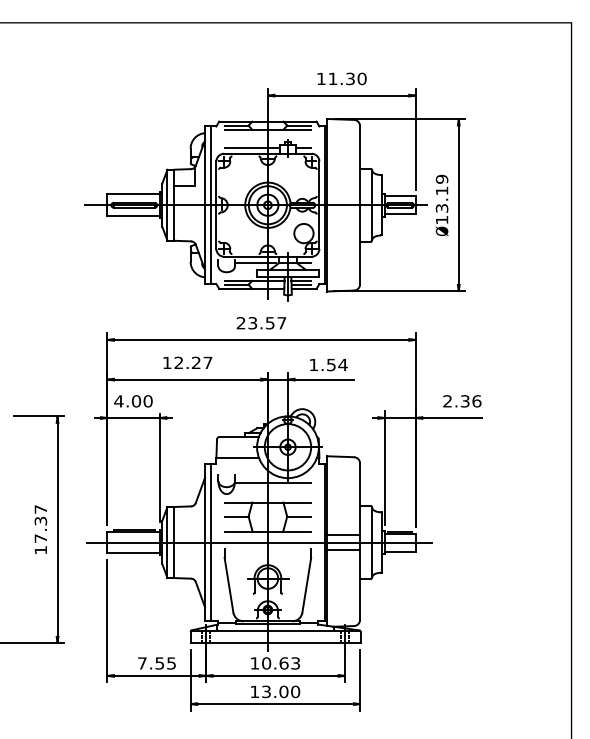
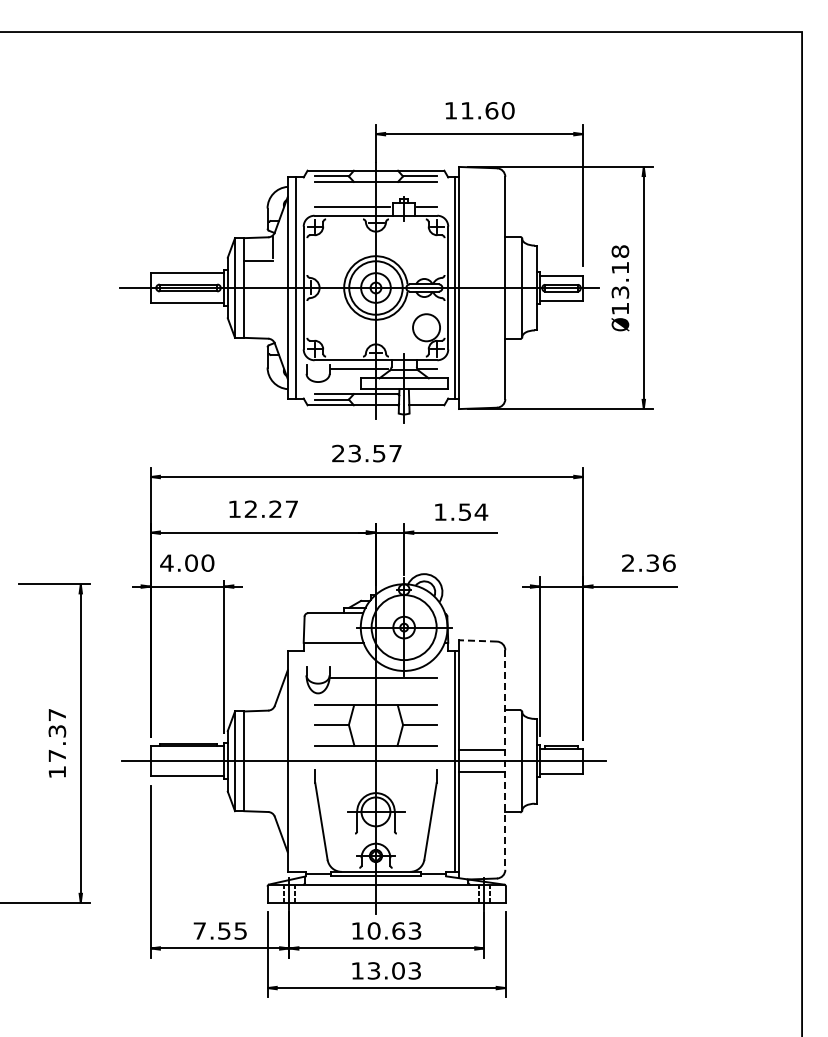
text: (350, 78) -> (491, 110), 11.30 -> 11.60
text: (442, 179) -> (620, 251), 13.19 -> 13.18
line: (301, 281) -> (422, 394), removed
line: (301, 284) -> (422, 399), removed
line: (340, 456) -> (478, 640), solid -> dashed
line: (211, 541) -> (296, 760), removed
line: (360, 541) -> (505, 760), solid -> dashed
text: (295, 691) -> (414, 970), 13.00 -> 13.03

